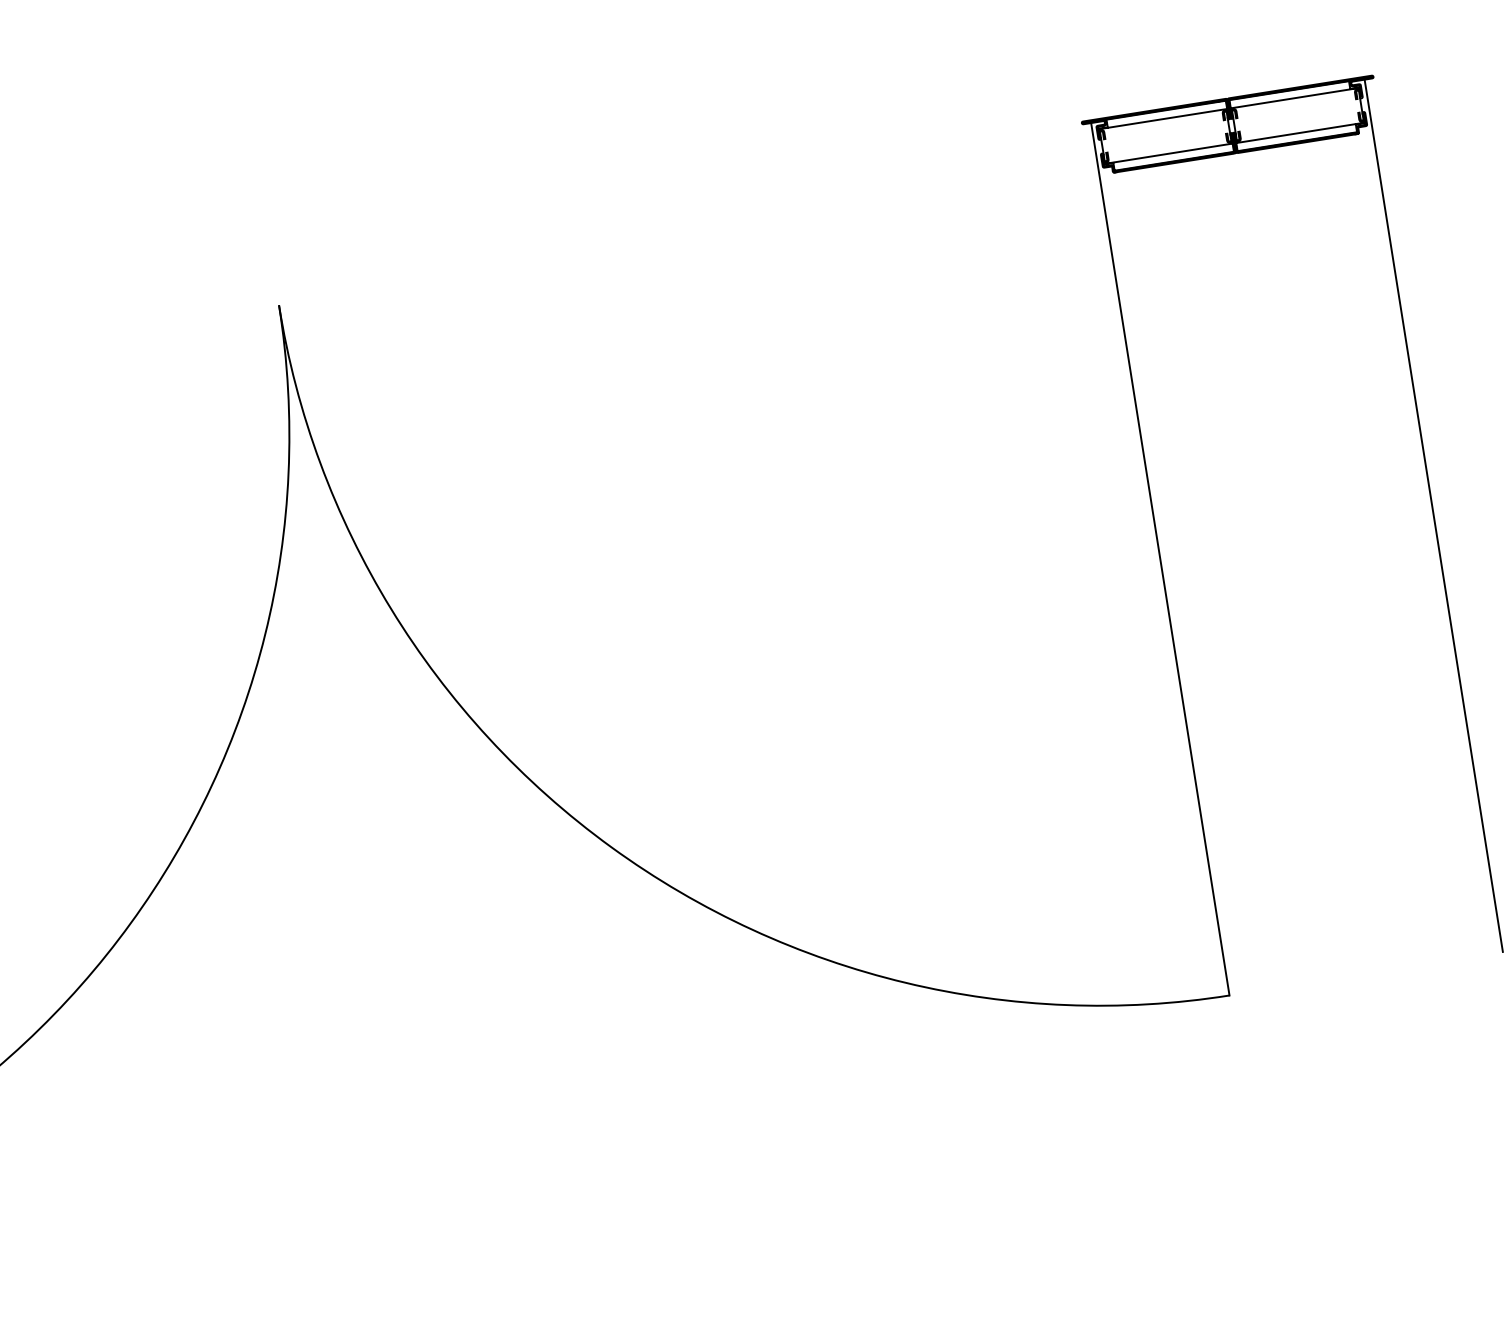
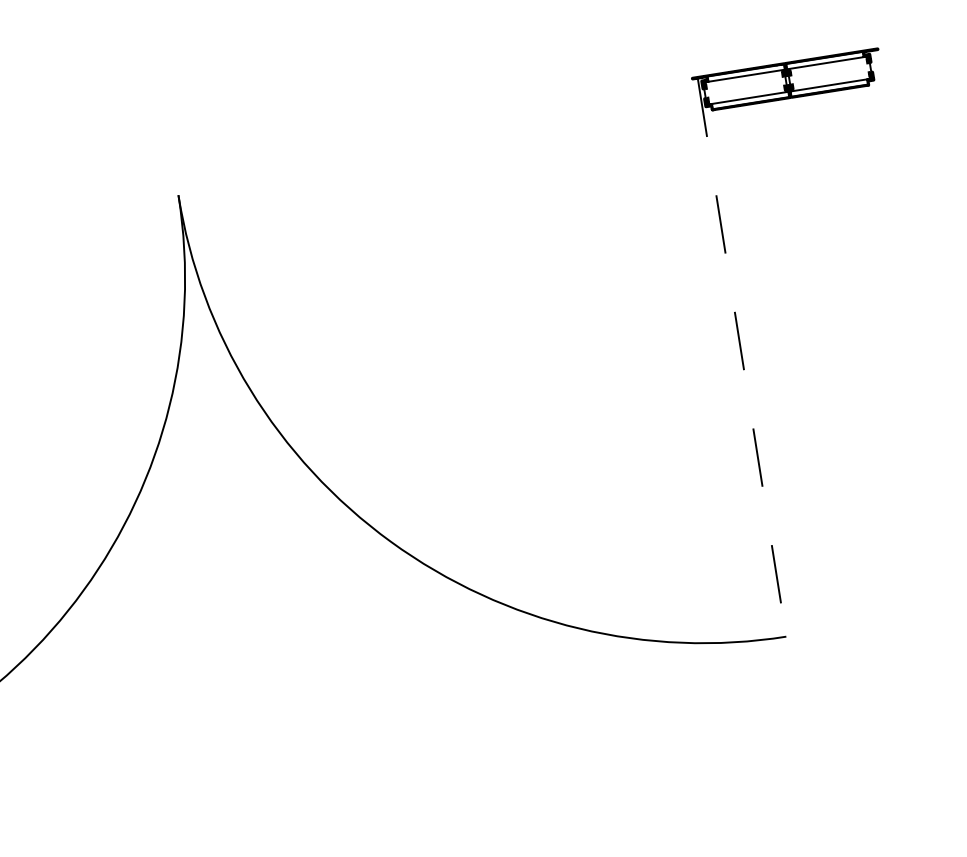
line: (1433, 515) -> (916, 329), removed
line: (1160, 560) -> (742, 358), solid -> dashed

